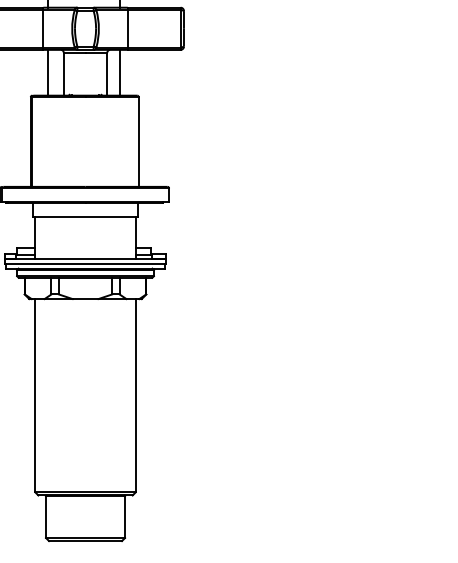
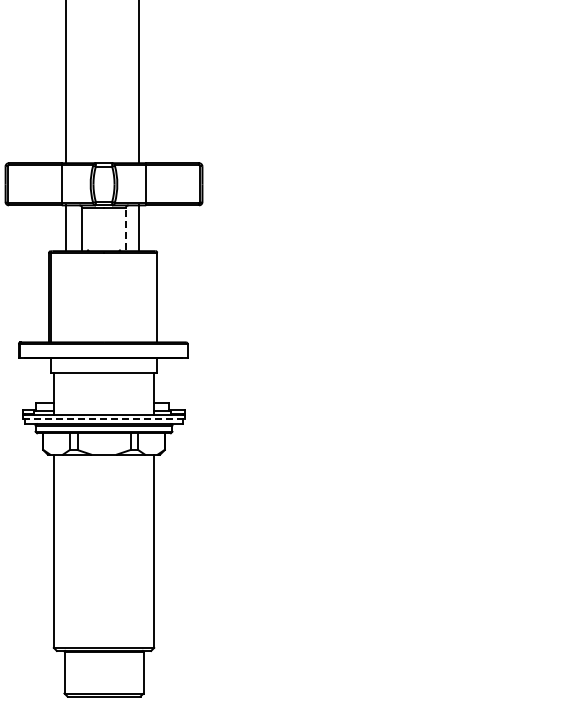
line: (107, 72) -> (125, 228), solid -> dashed
line: (86, 263) -> (104, 419), solid -> dashed

